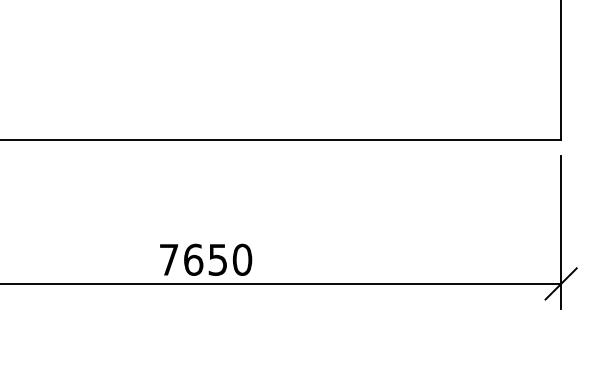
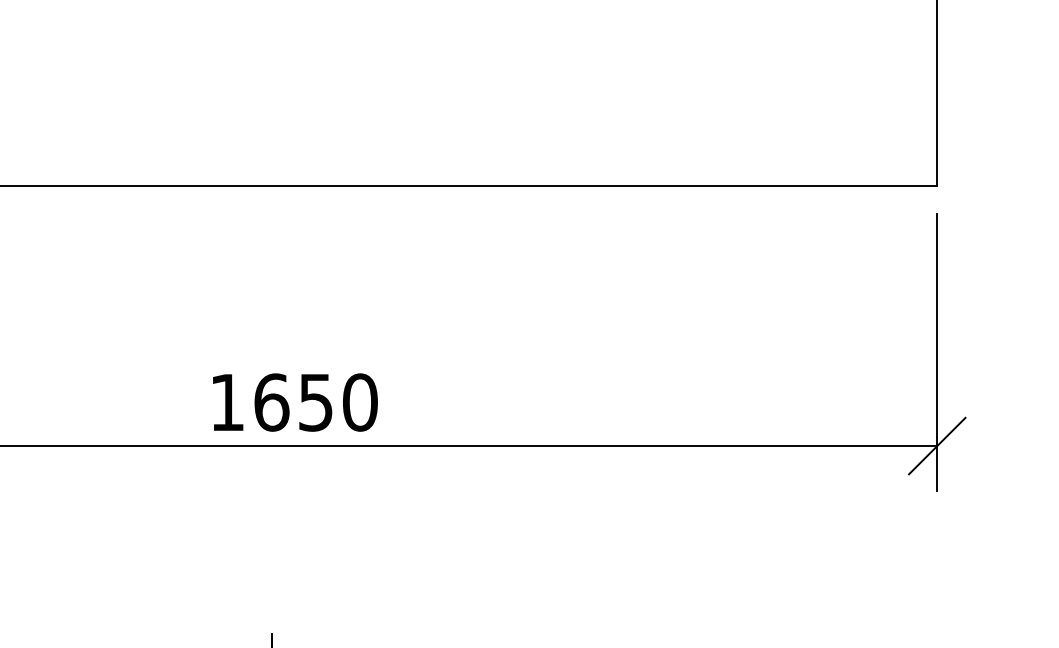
text: (169, 259) -> (228, 401), 7650 -> 1650

